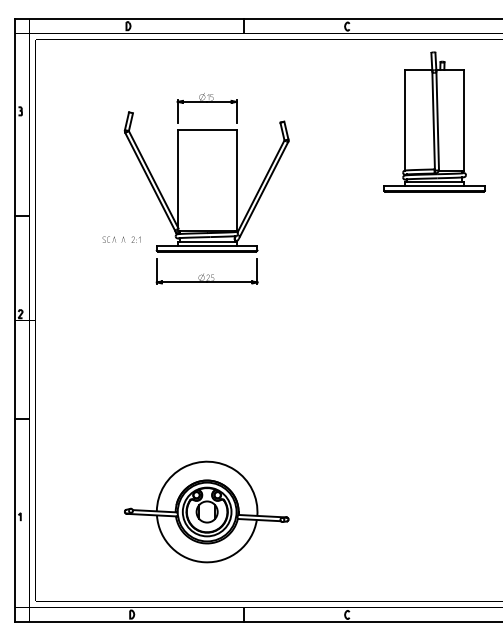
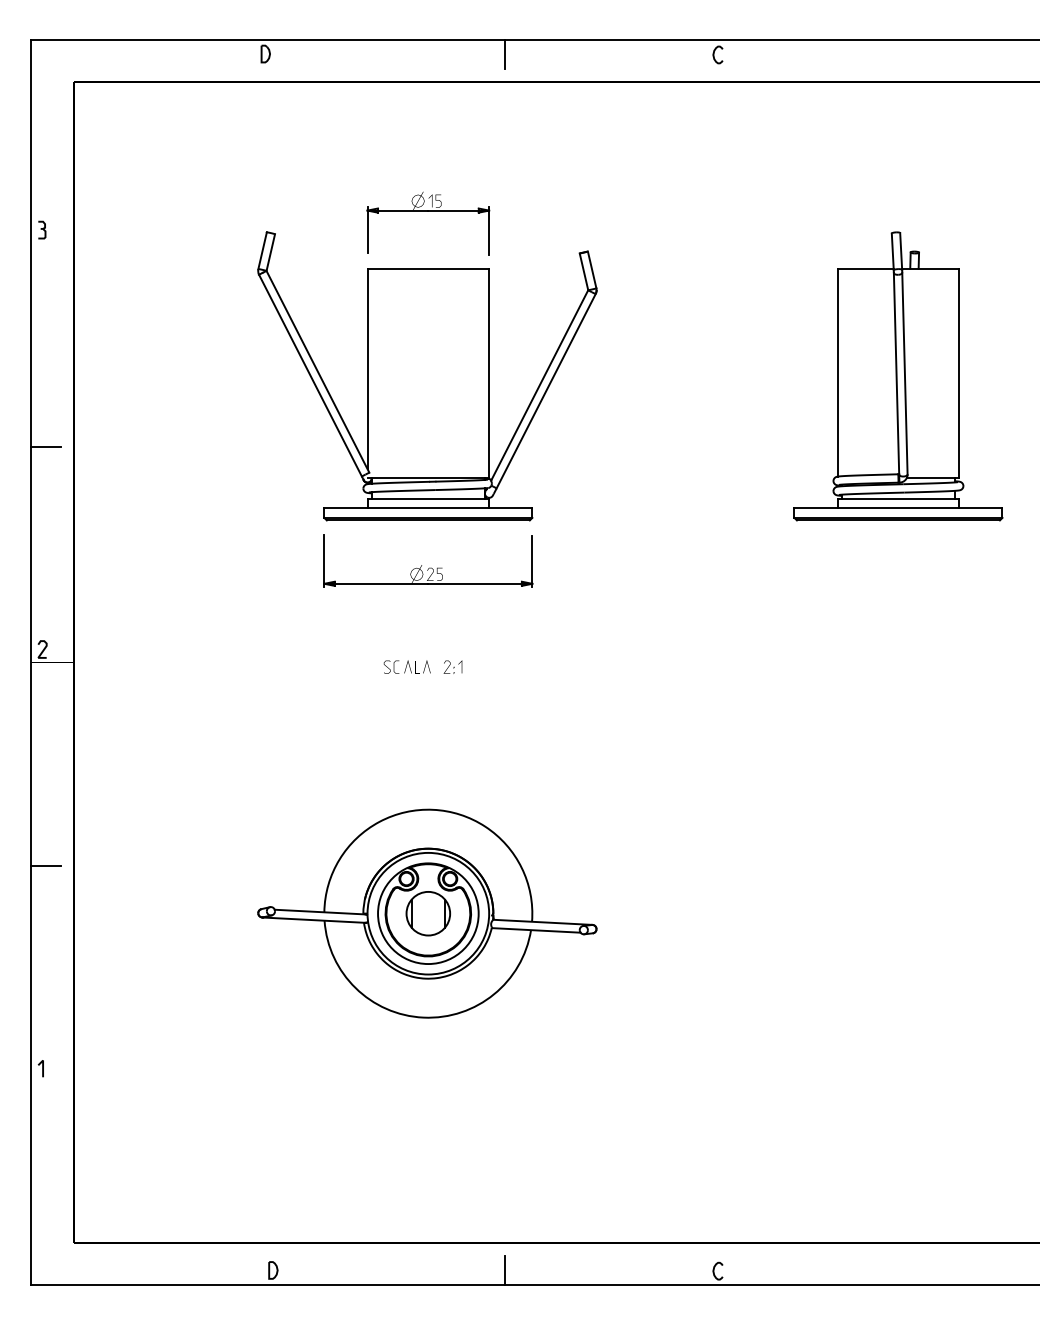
part: (434, 121) -> (898, 375), moved
part: (121, 239) -> (422, 666), moved
part: (206, 511) -> (426, 912), moved

